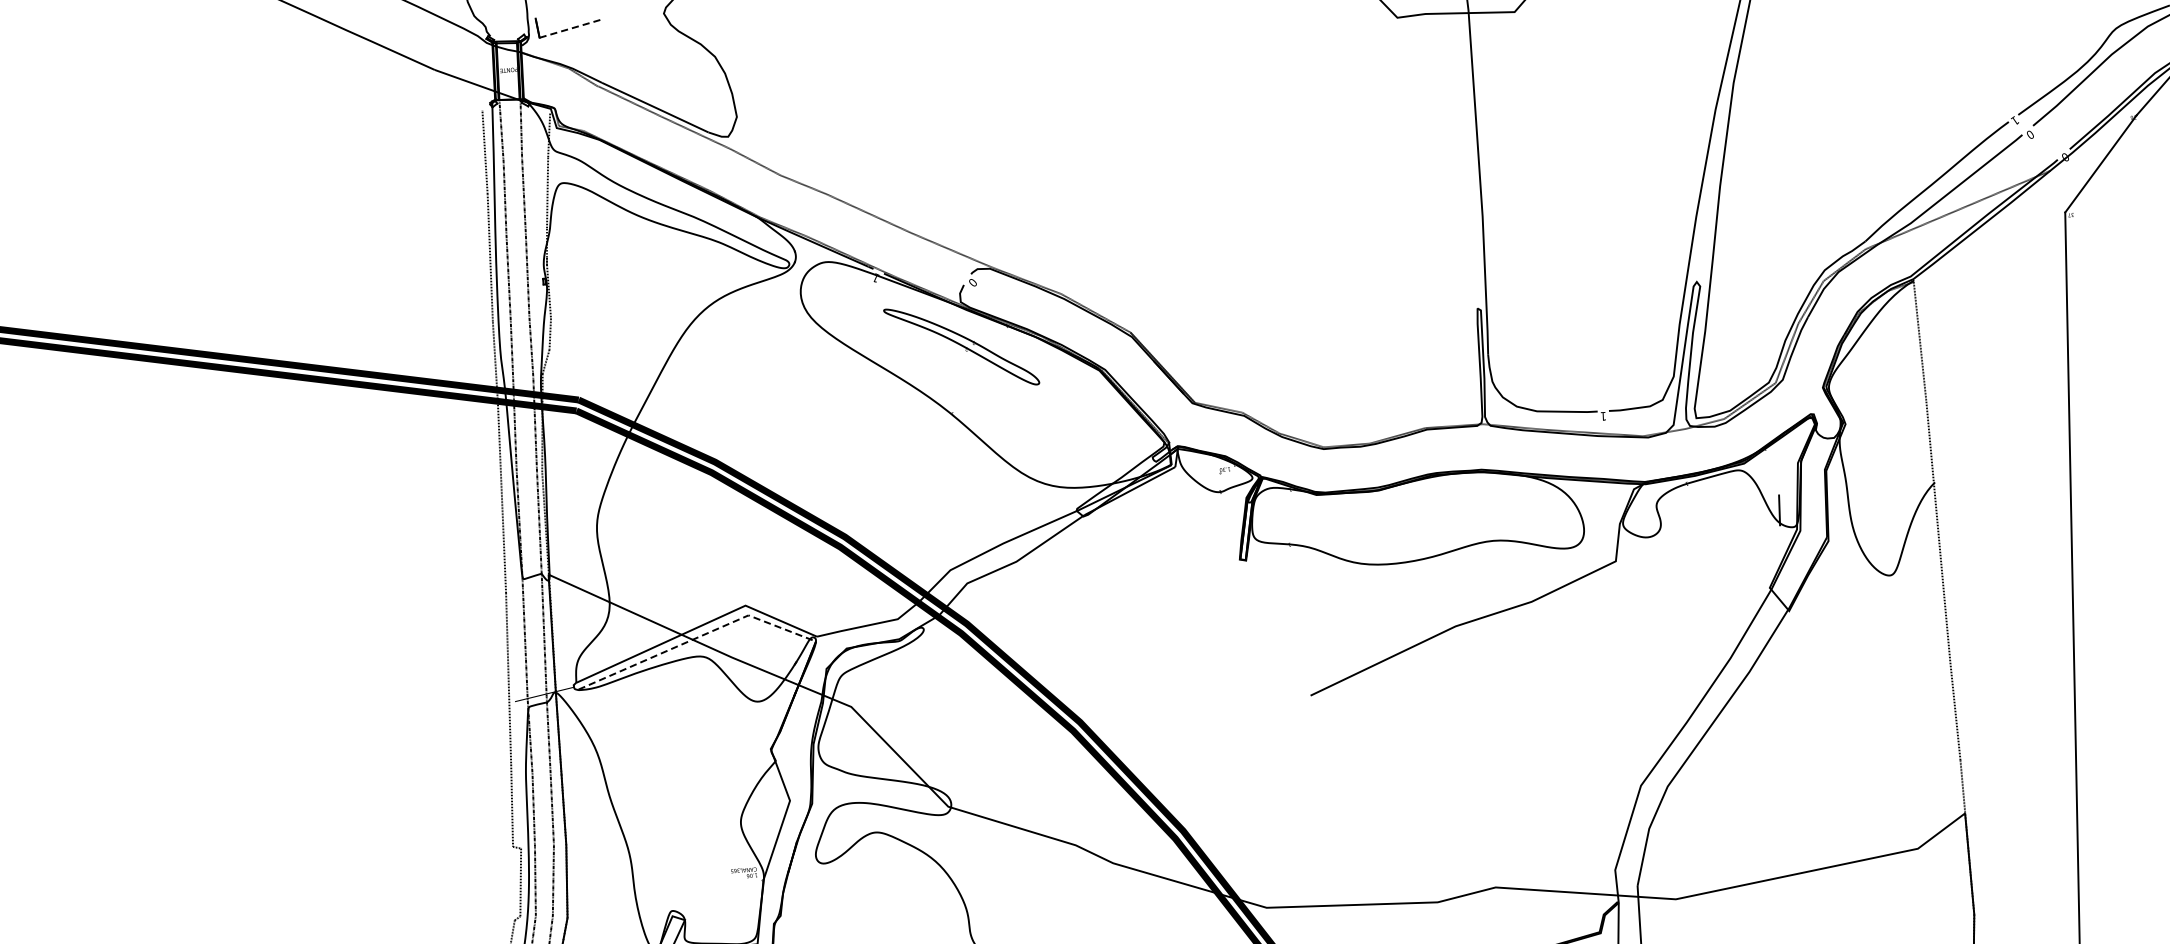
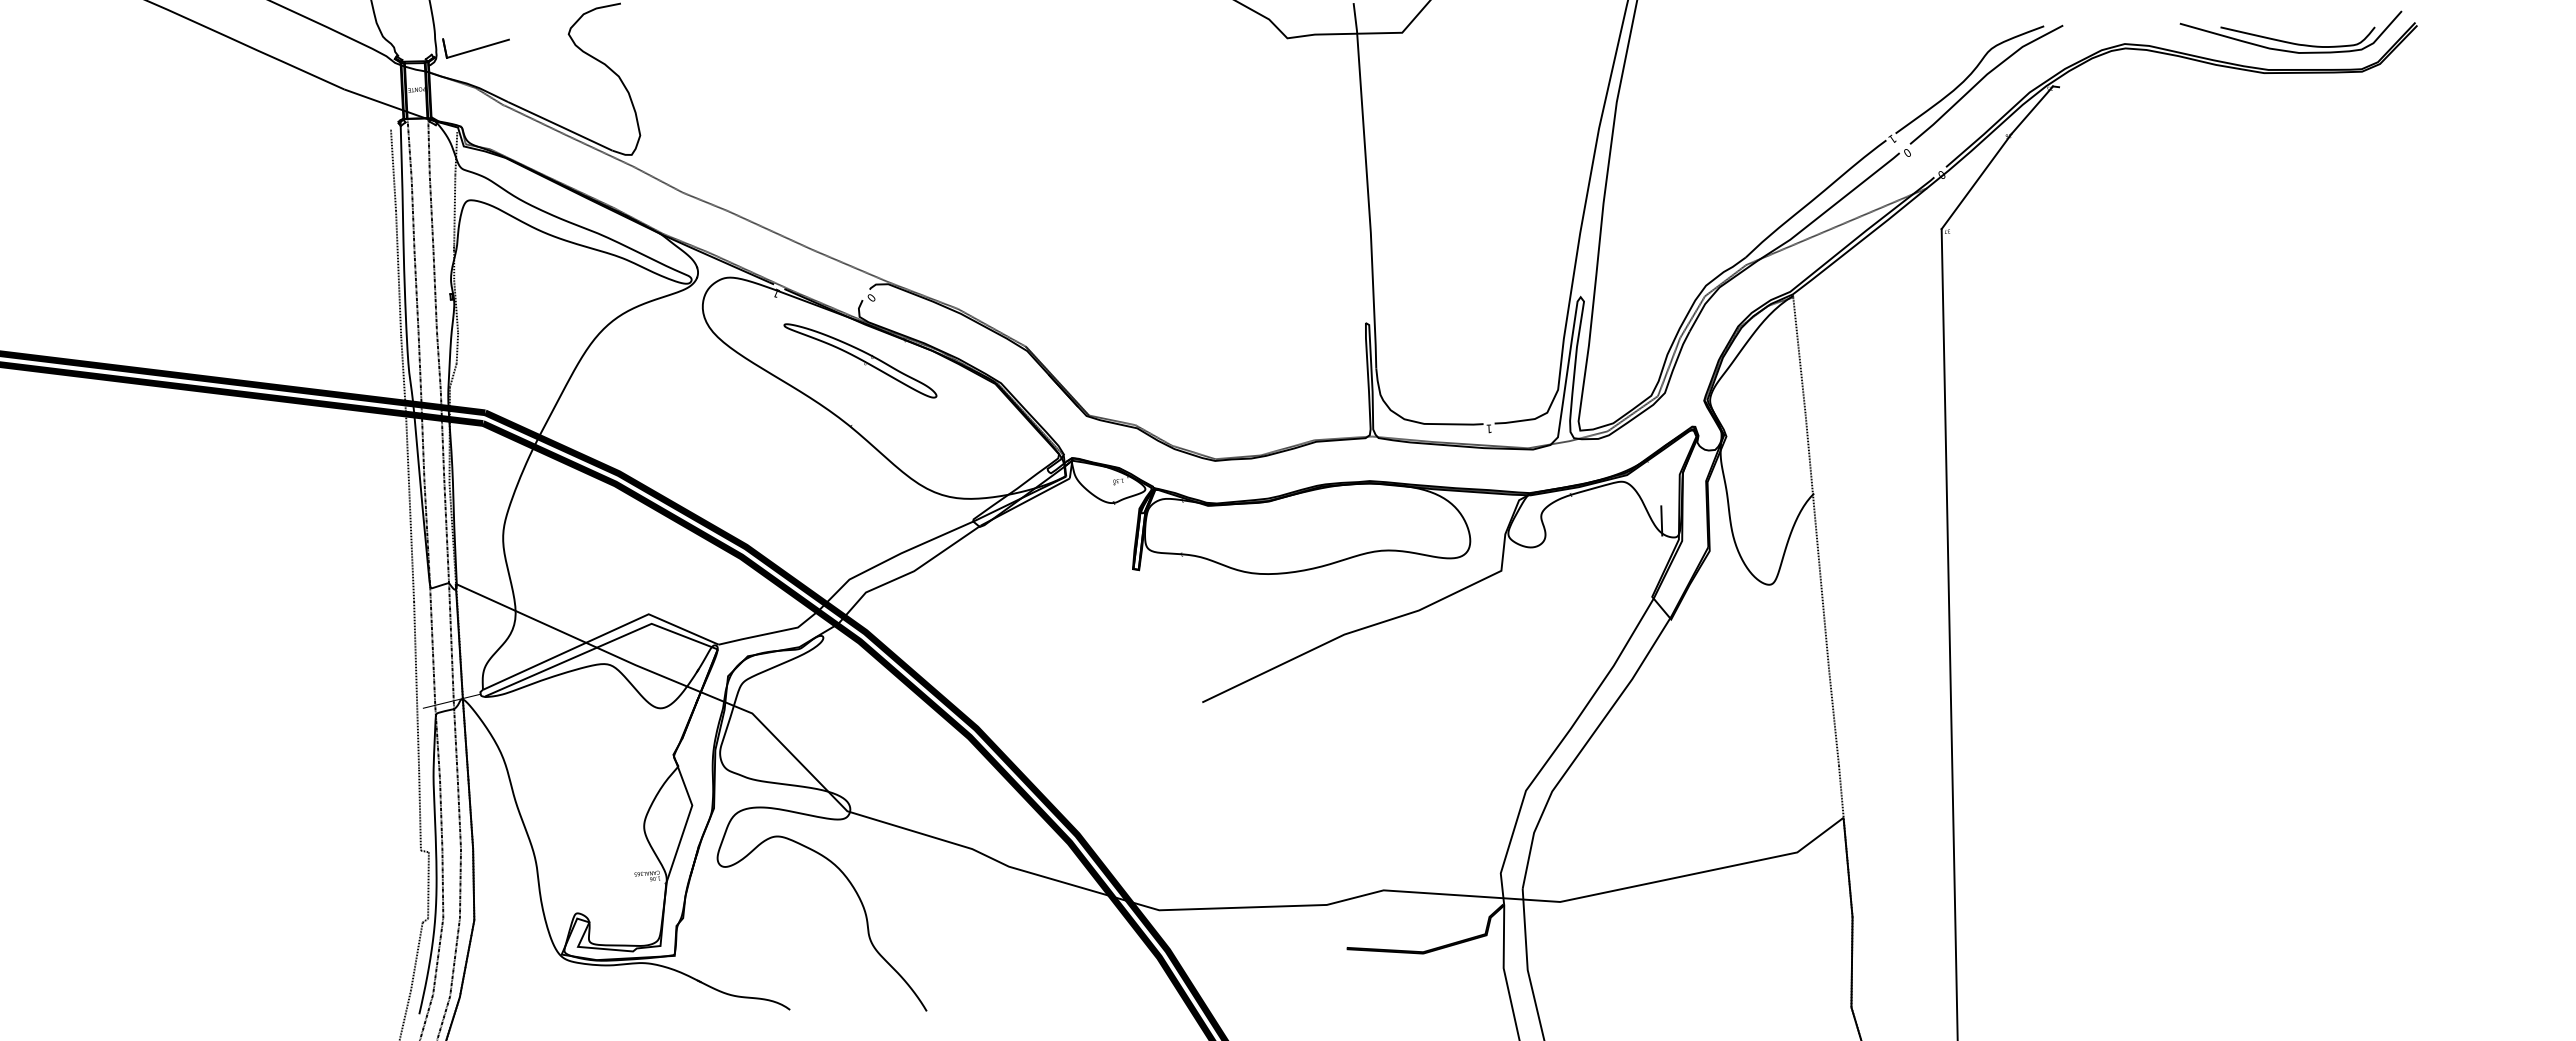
line: (571, 28) -> (478, 48), dashed -> solid
line: (697, 637) -> (601, 645), dashed -> solid

